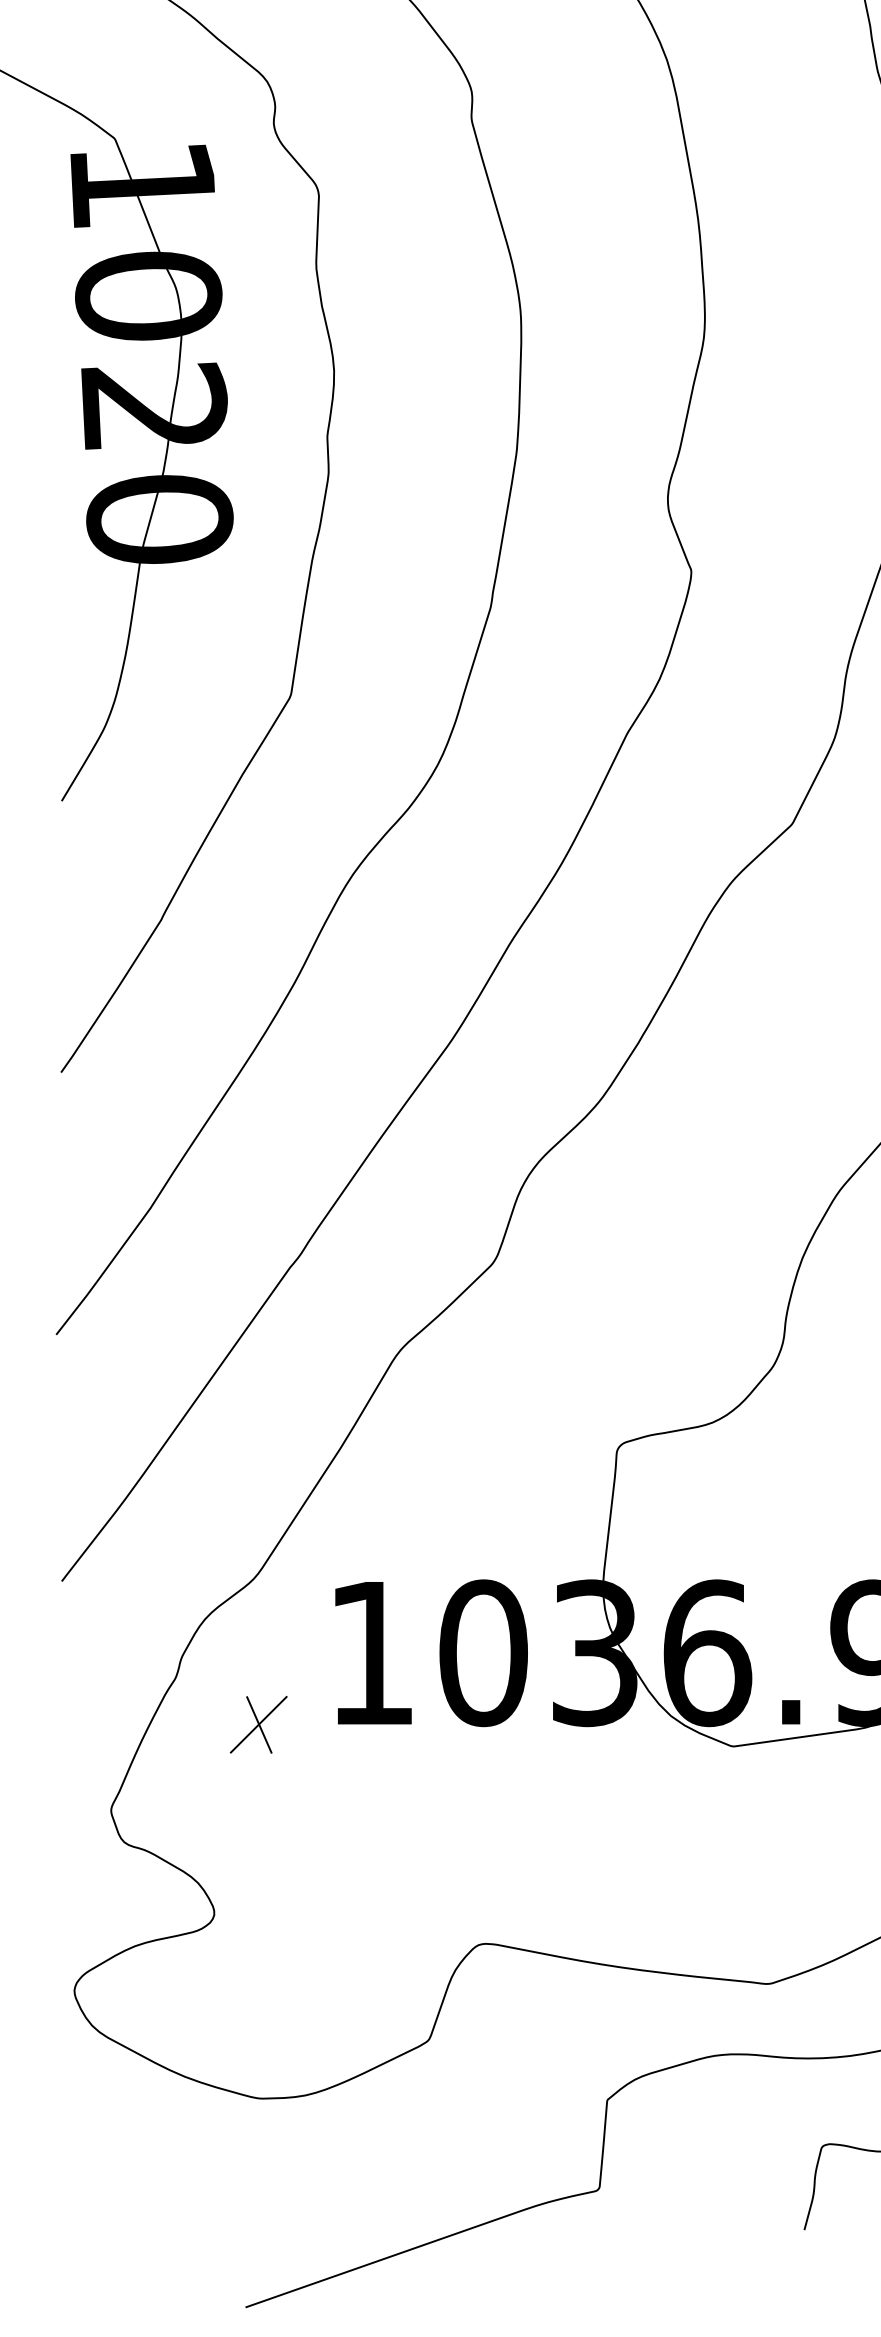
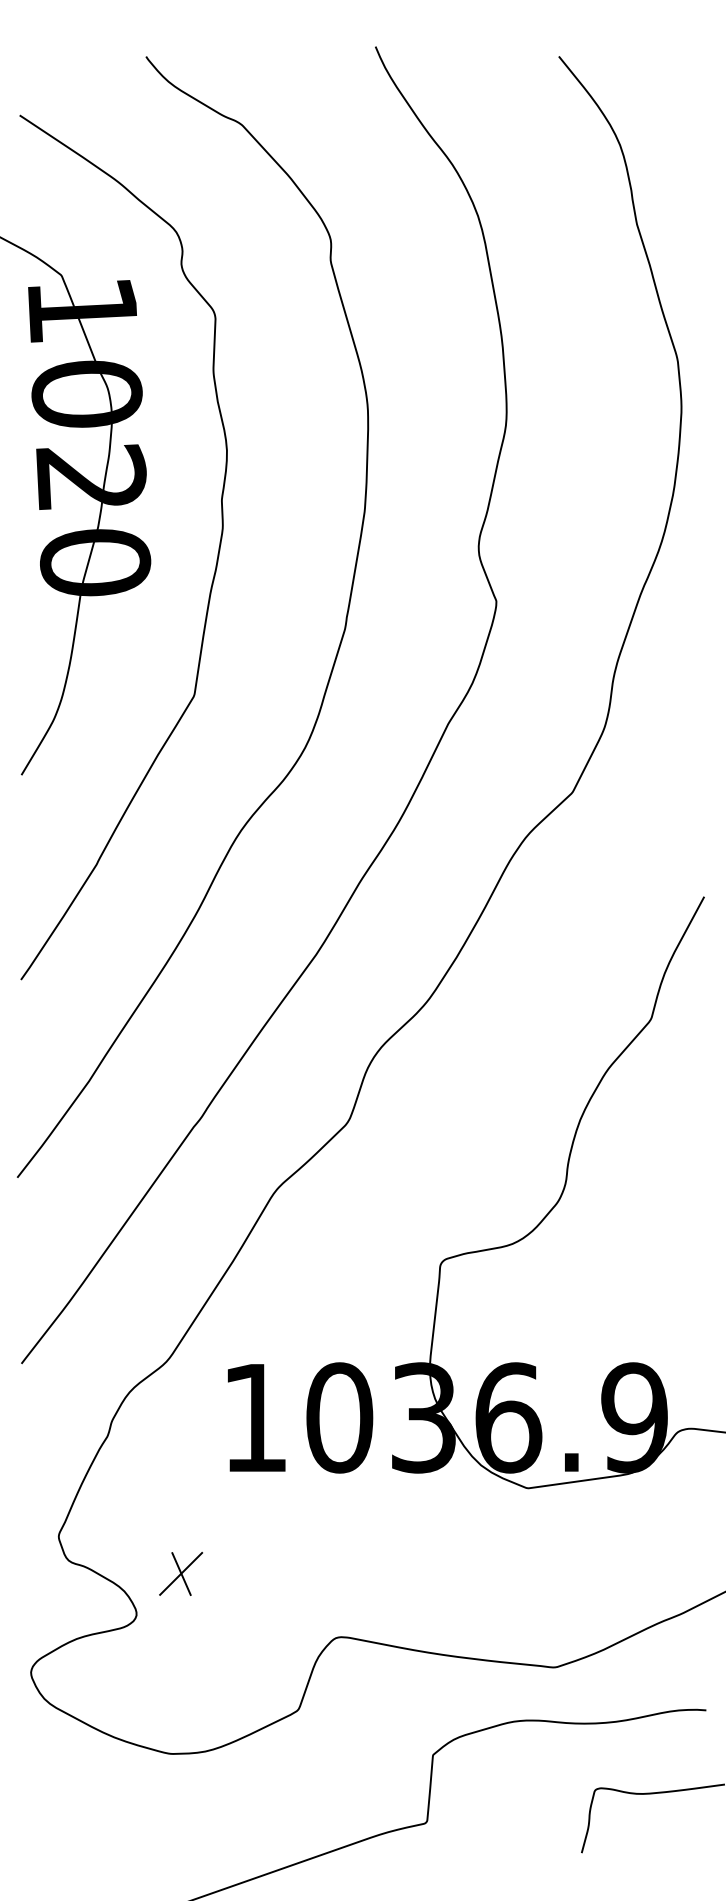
part: (259, 1724) -> (181, 1573), moved

